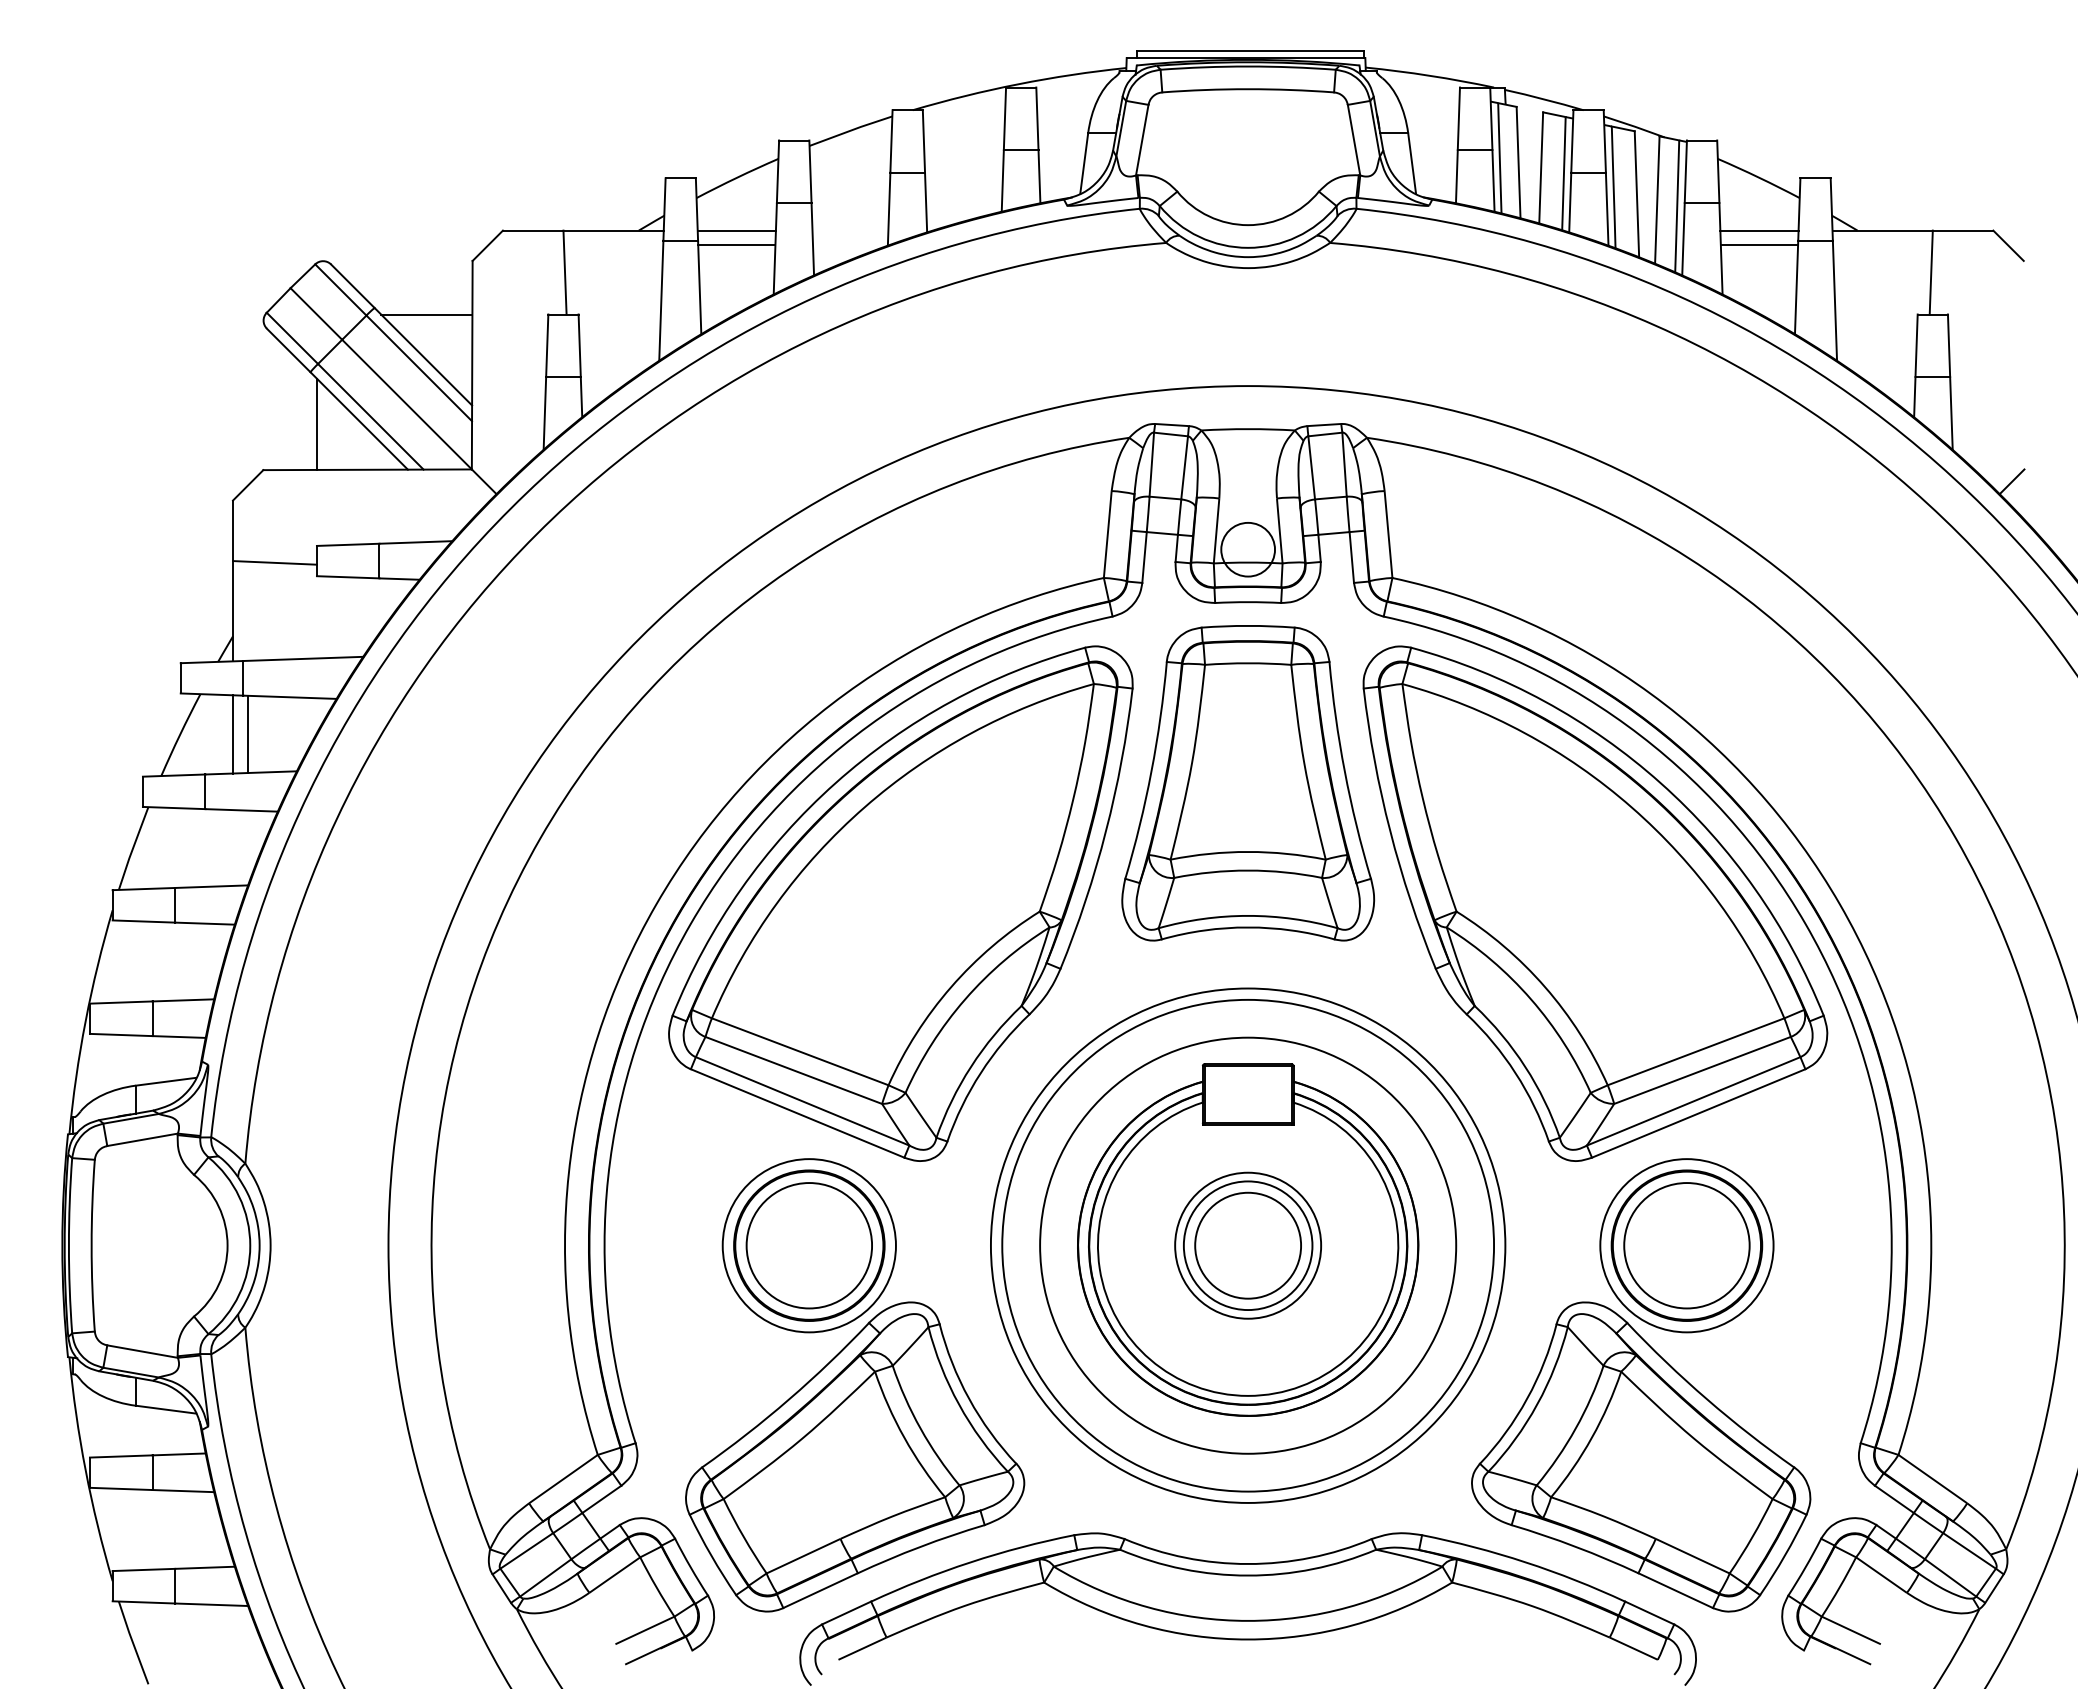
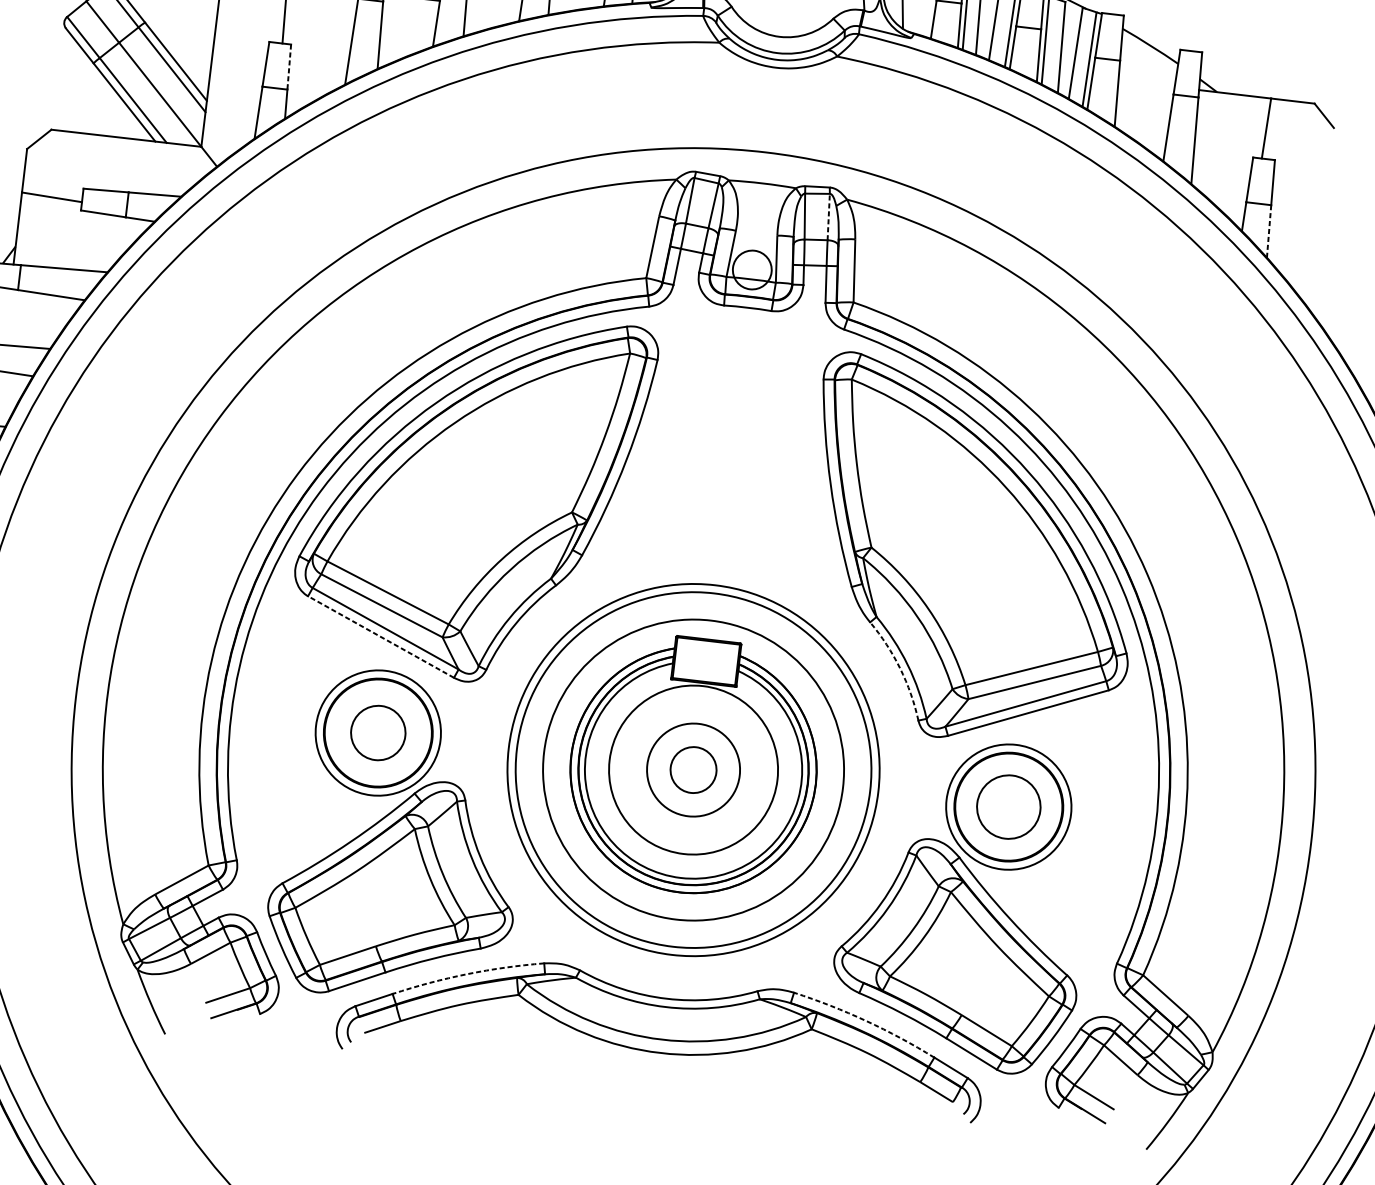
line: (1759, 230) -> (1146, 83), removed
line: (736, 245) -> (410, 8), removed
line: (1759, 245) -> (1145, 94), removed
line: (426, 314) -> (181, 31), removed
line: (579, 346) -> (289, 67), solid -> dashed
line: (1951, 413) -> (1269, 231), solid -> dashed
line: (316, 423) -> (93, 100), removed
line: (1344, 464) -> (828, 216), solid -> dashed
line: (2011, 481) -> (1306, 285), removed
line: (233, 734) -> (7, 317), removed
line: (247, 734) -> (17, 318), removed
part: (1248, 783) -> (732, 438), removed
arc: (1515, 1073) -> (900, 668), solid -> dashed
line: (797, 1113) -> (380, 637), solid -> dashed
circle: (809, 1245) -> (378, 732), size x0.6
circle: (1248, 1245) -> (693, 769), size x0.6
circle: (1248, 1245) -> (693, 769), size x1.6
circle: (1686, 1245) -> (1008, 806), size x0.7
arc: (970, 1562) -> (467, 974), solid -> dashed
arc: (1525, 1562) -> (866, 1021), solid -> dashed

